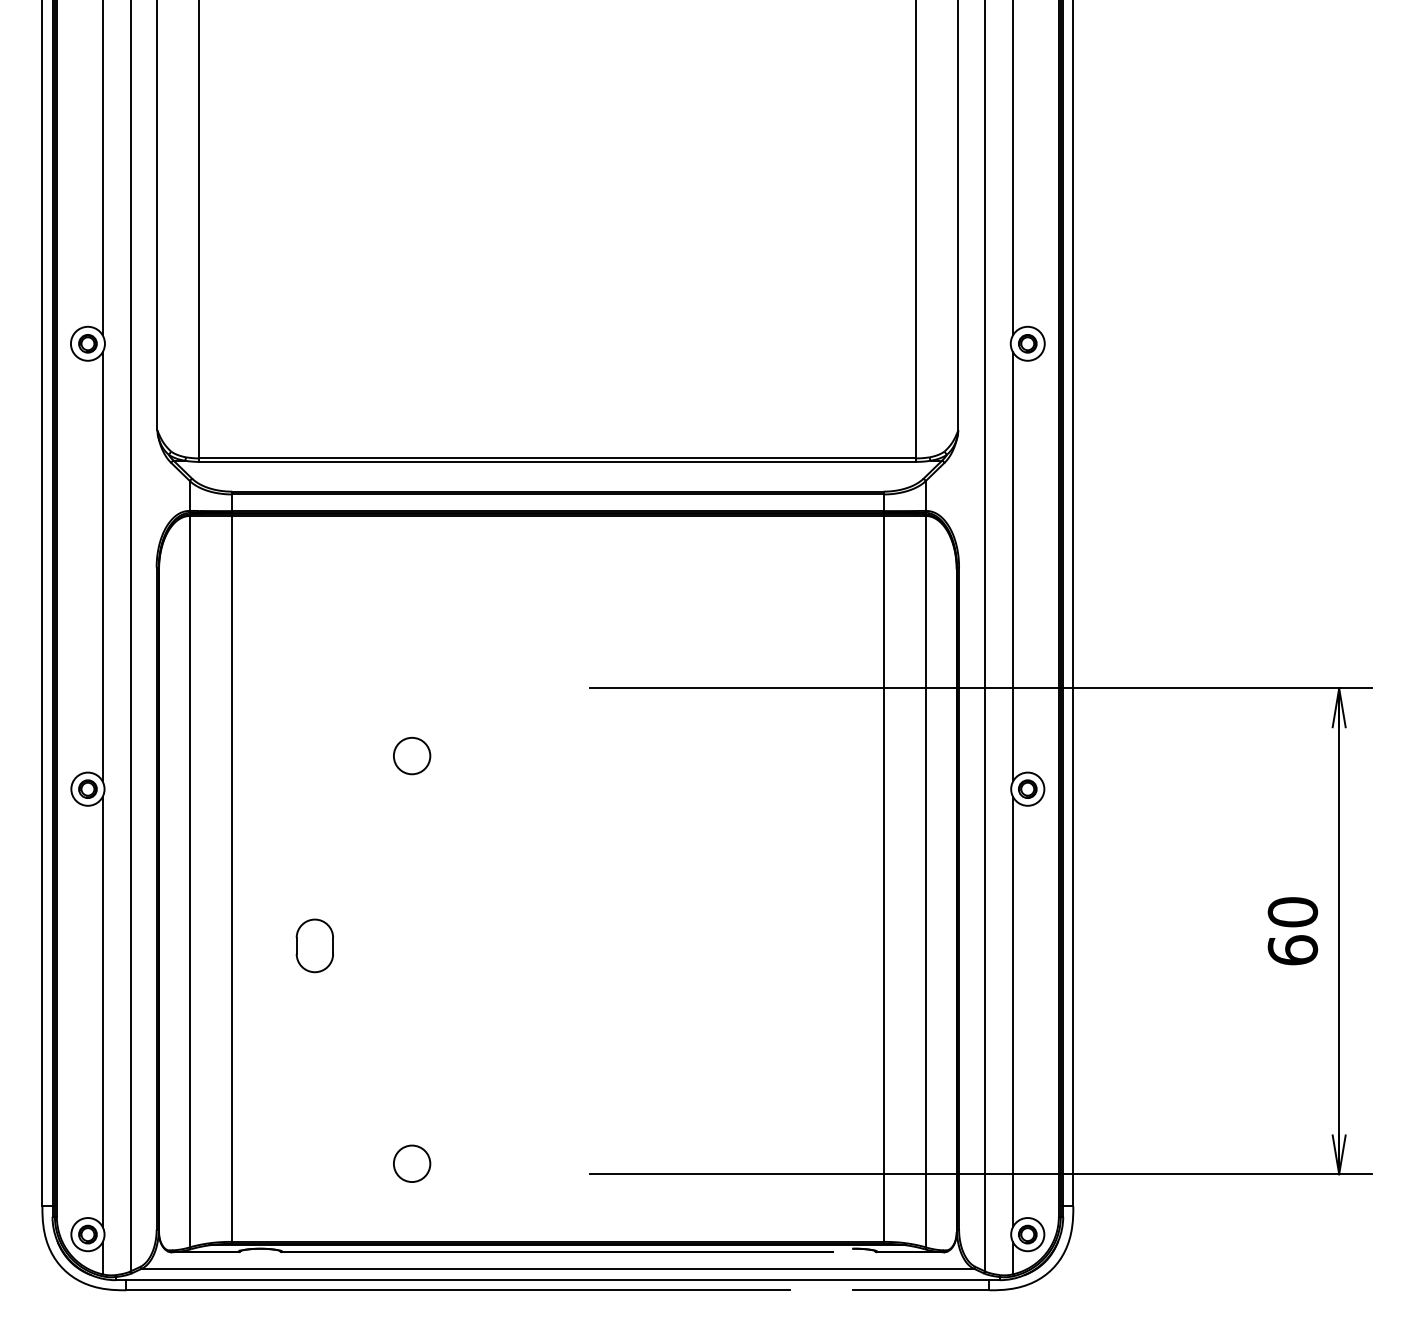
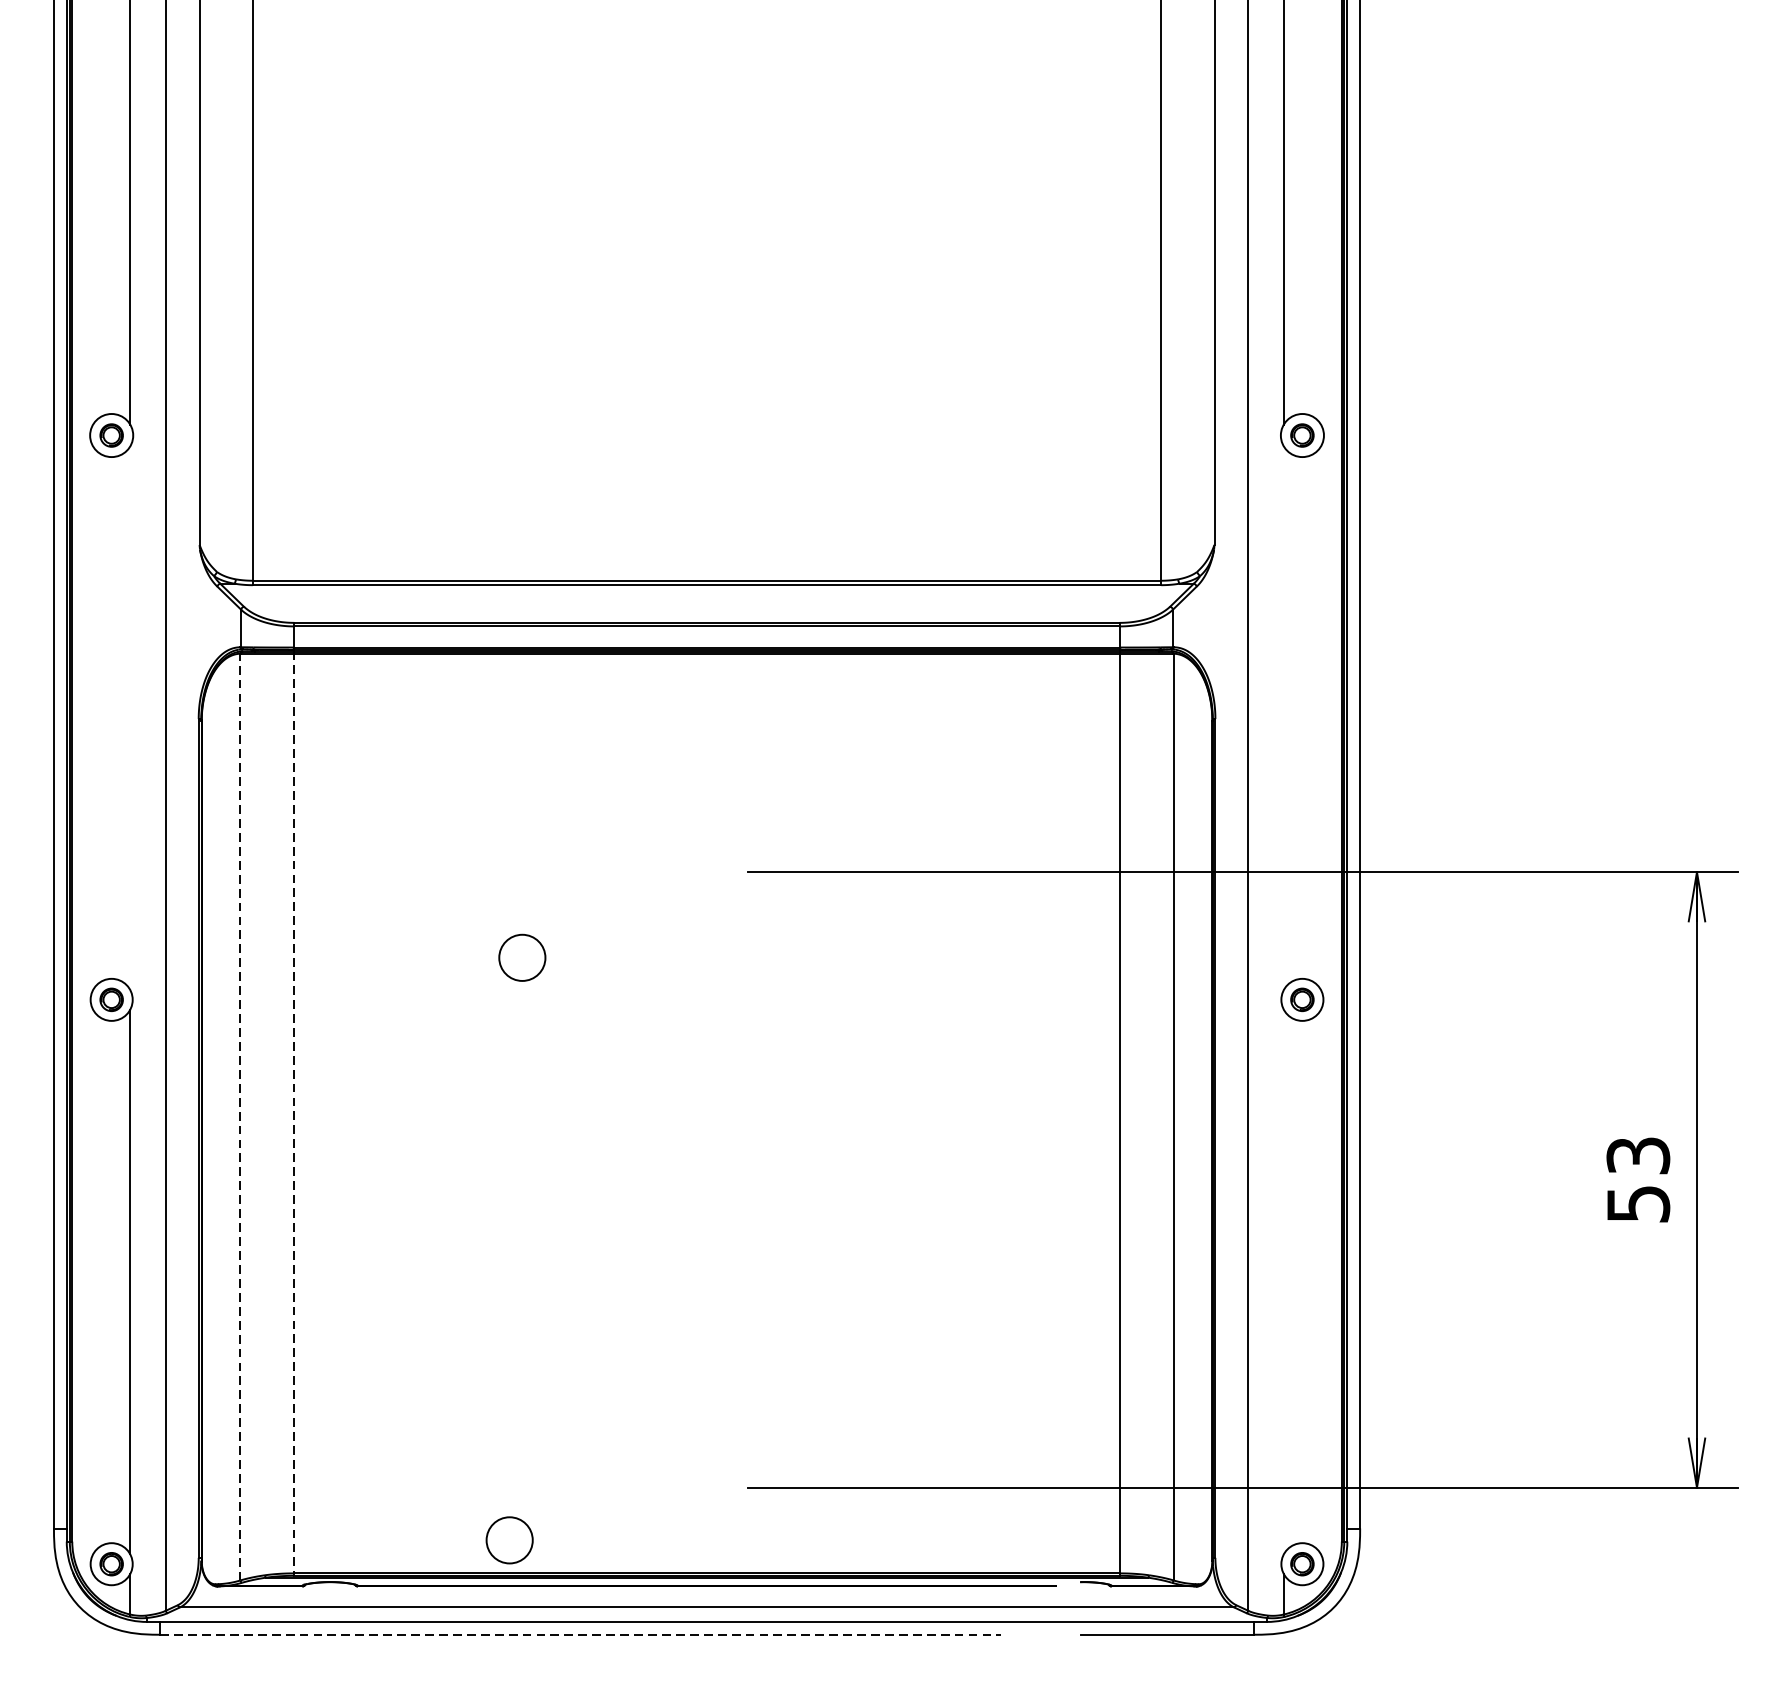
line: (102, 566) -> (130, 717), removed
line: (1013, 566) -> (1284, 717), removed
line: (231, 879) -> (293, 1114), solid -> dashed
line: (189, 881) -> (240, 1116), solid -> dashed
text: (1292, 931) -> (1637, 1180), 60 -> 53
part: (314, 945) -> (398, 1197), removed
line: (1013, 1011) -> (1284, 1281), removed
circle: (412, 1163) -> (510, 1539), moved
line: (458, 1290) -> (581, 1635), solid -> dashed

